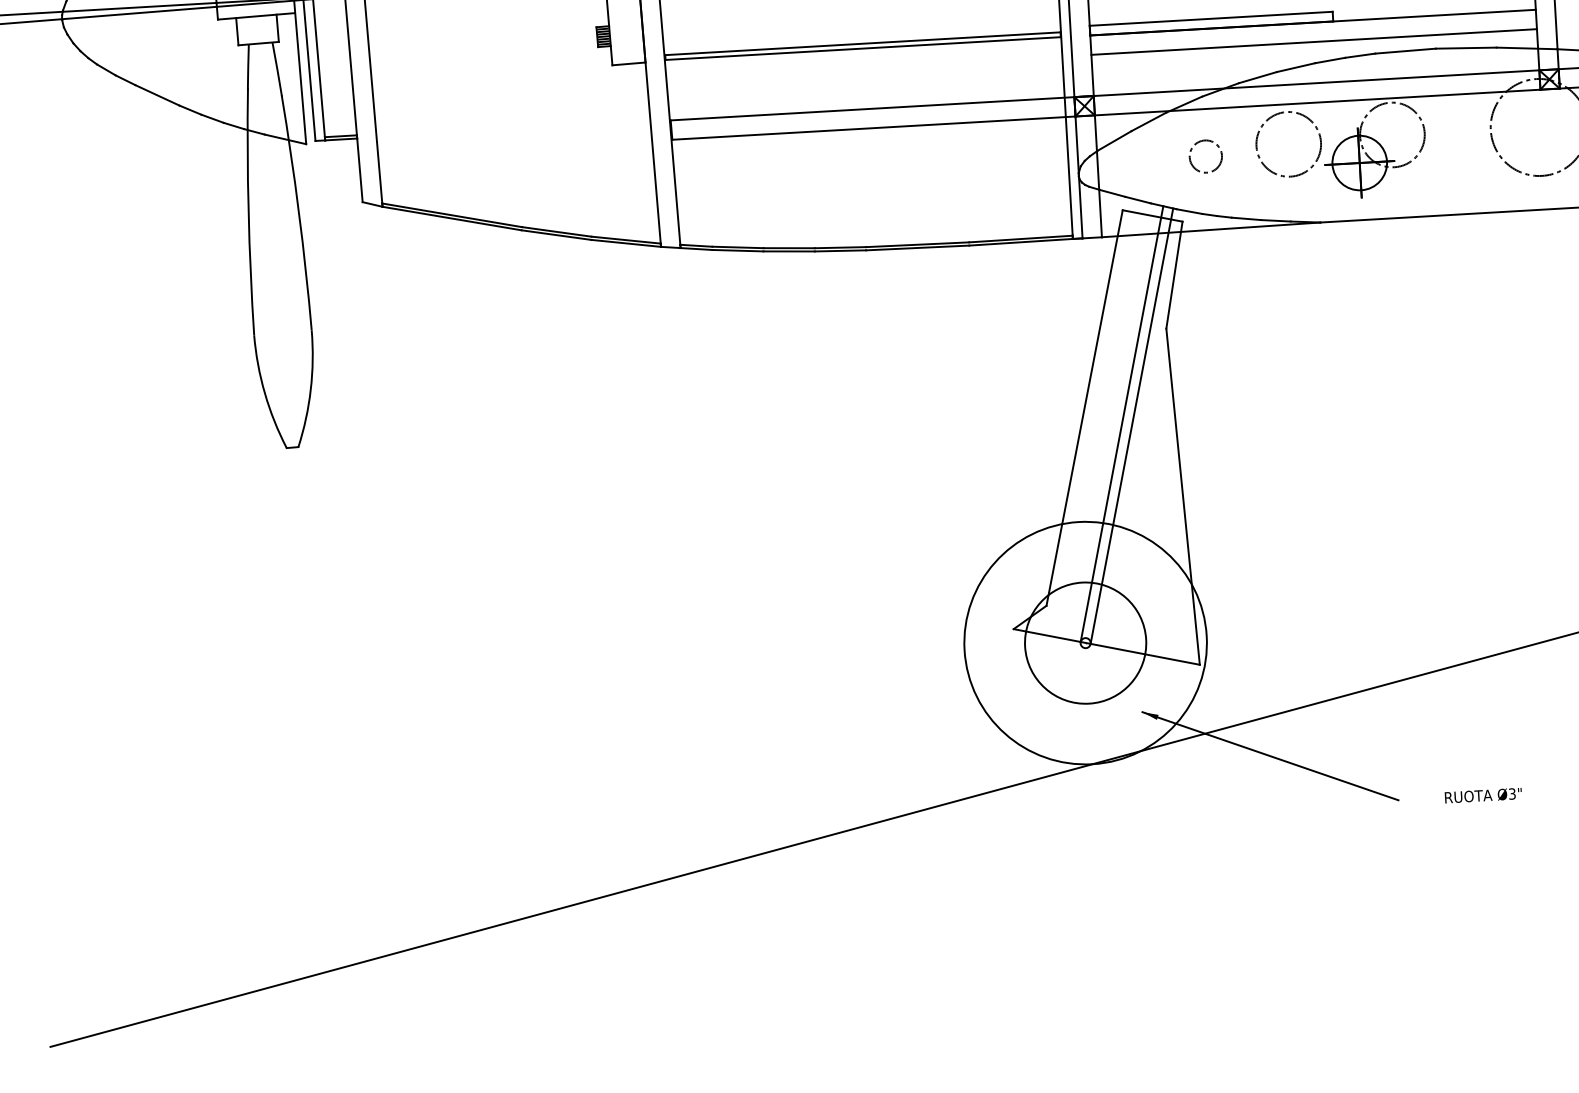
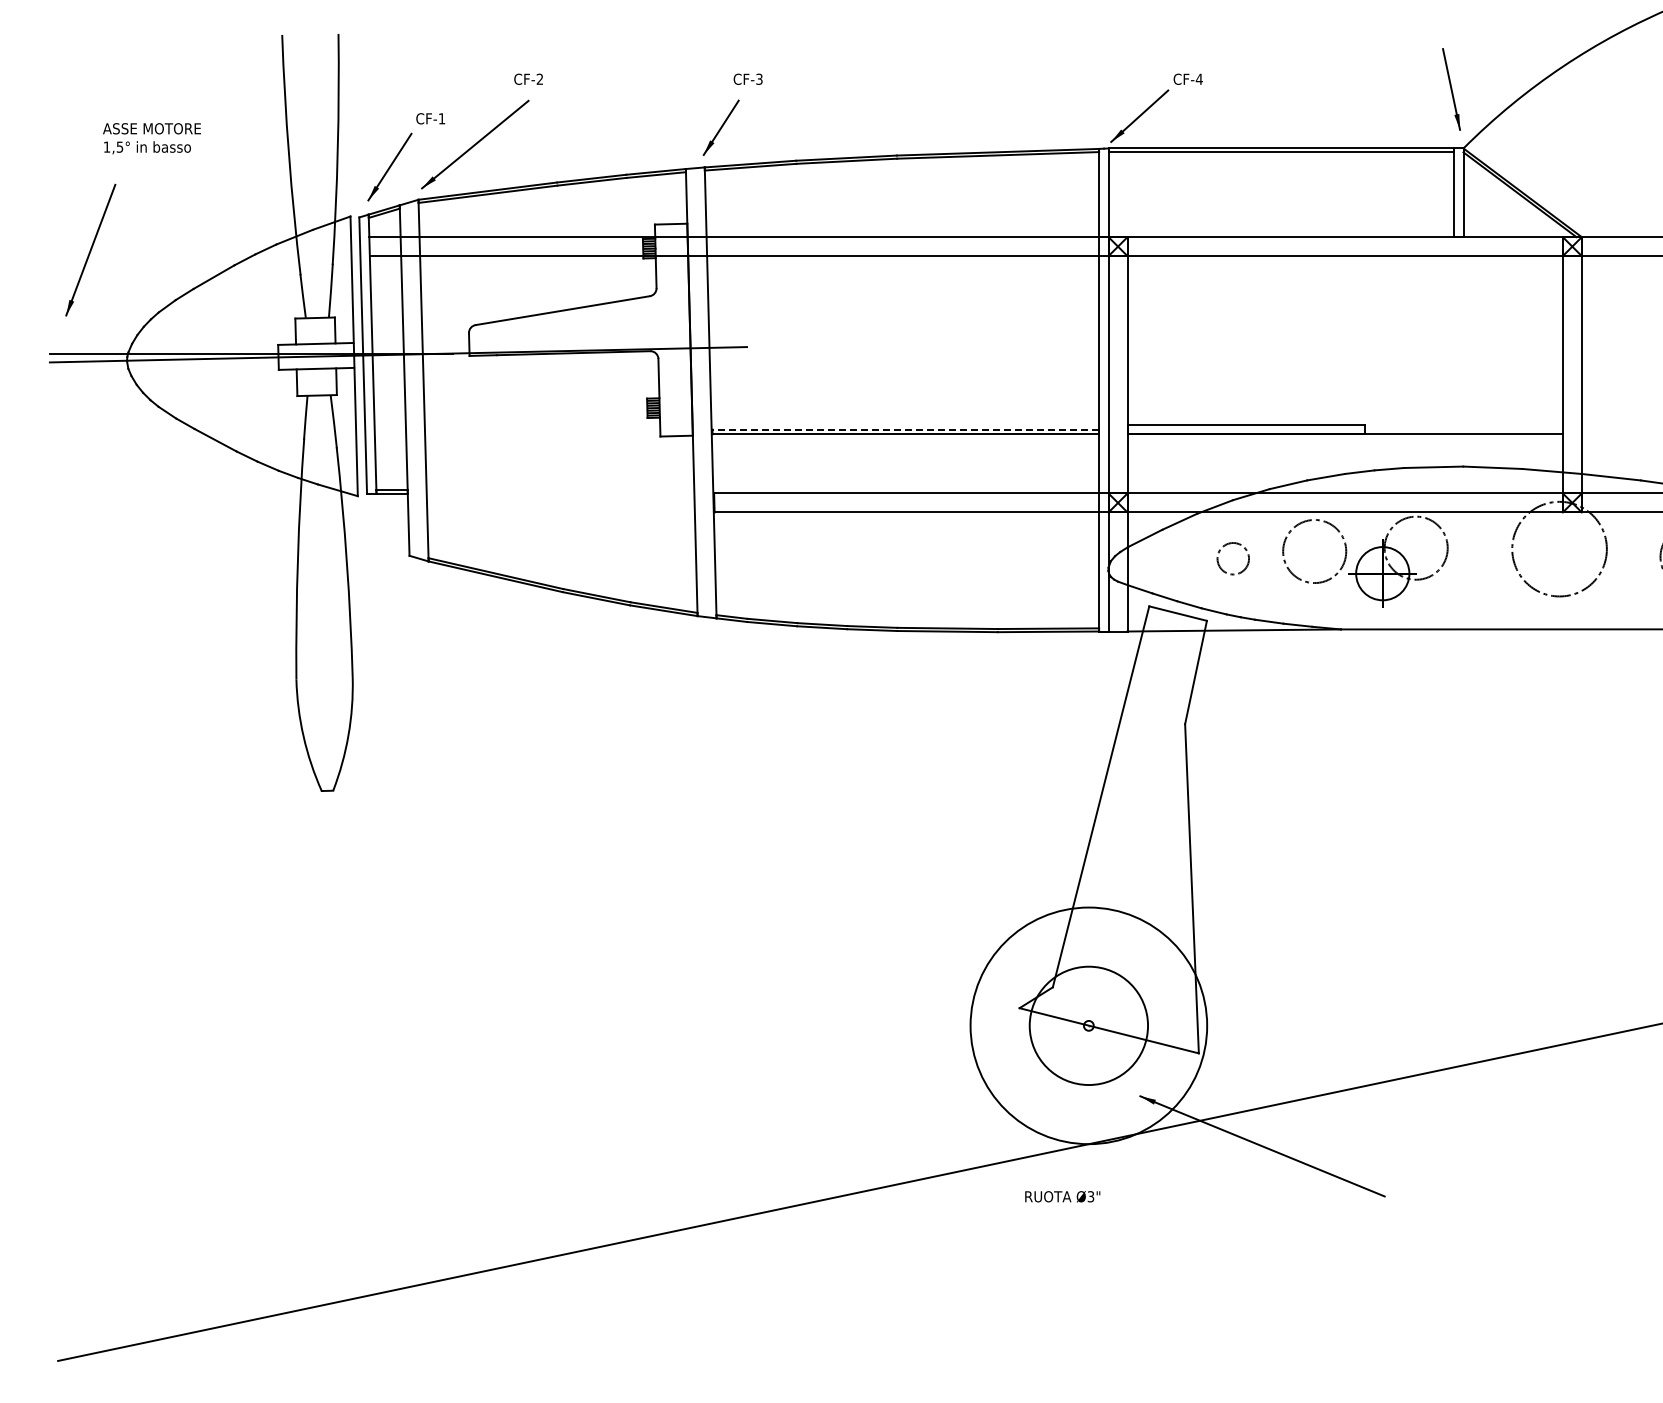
line: (1313, 42) -> (1344, 453), removed
line: (862, 43) -> (905, 429), solid -> dashed
line: (1121, 424) -> (1136, 814), removed
line: (1131, 426) -> (1145, 817), removed
text: (1483, 795) -> (1062, 1196), moved

